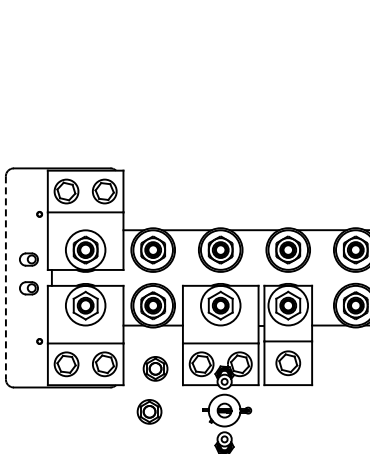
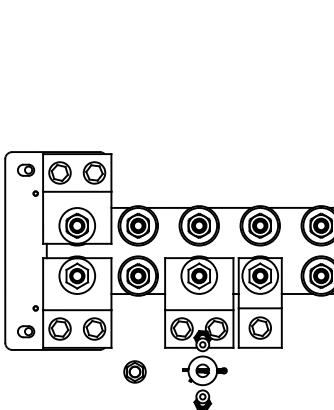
part: (28, 259) -> (25, 170), moved
line: (5, 277) -> (4, 250), dashed -> solid
part: (28, 288) -> (25, 331), moved
part: (155, 368) -> (140, 332), removed

